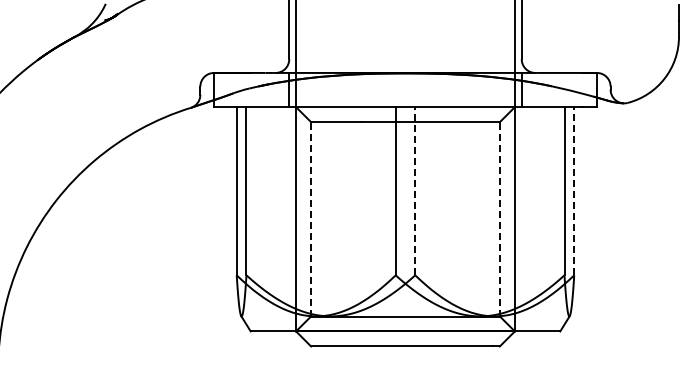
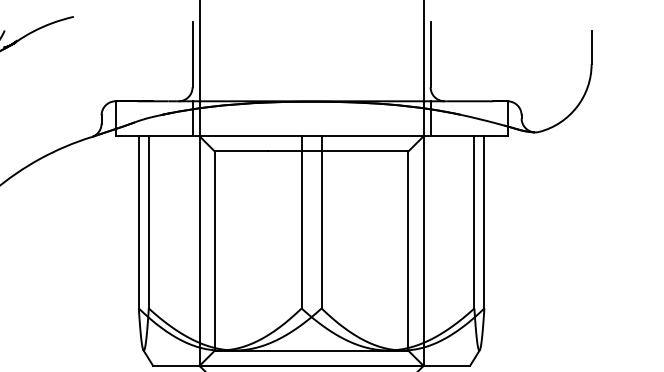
line: (415, 190) -> (321, 221), dashed -> solid
line: (574, 190) -> (484, 221), dashed -> solid
line: (310, 218) -> (214, 250), dashed -> solid
line: (500, 218) -> (408, 250), dashed -> solid

